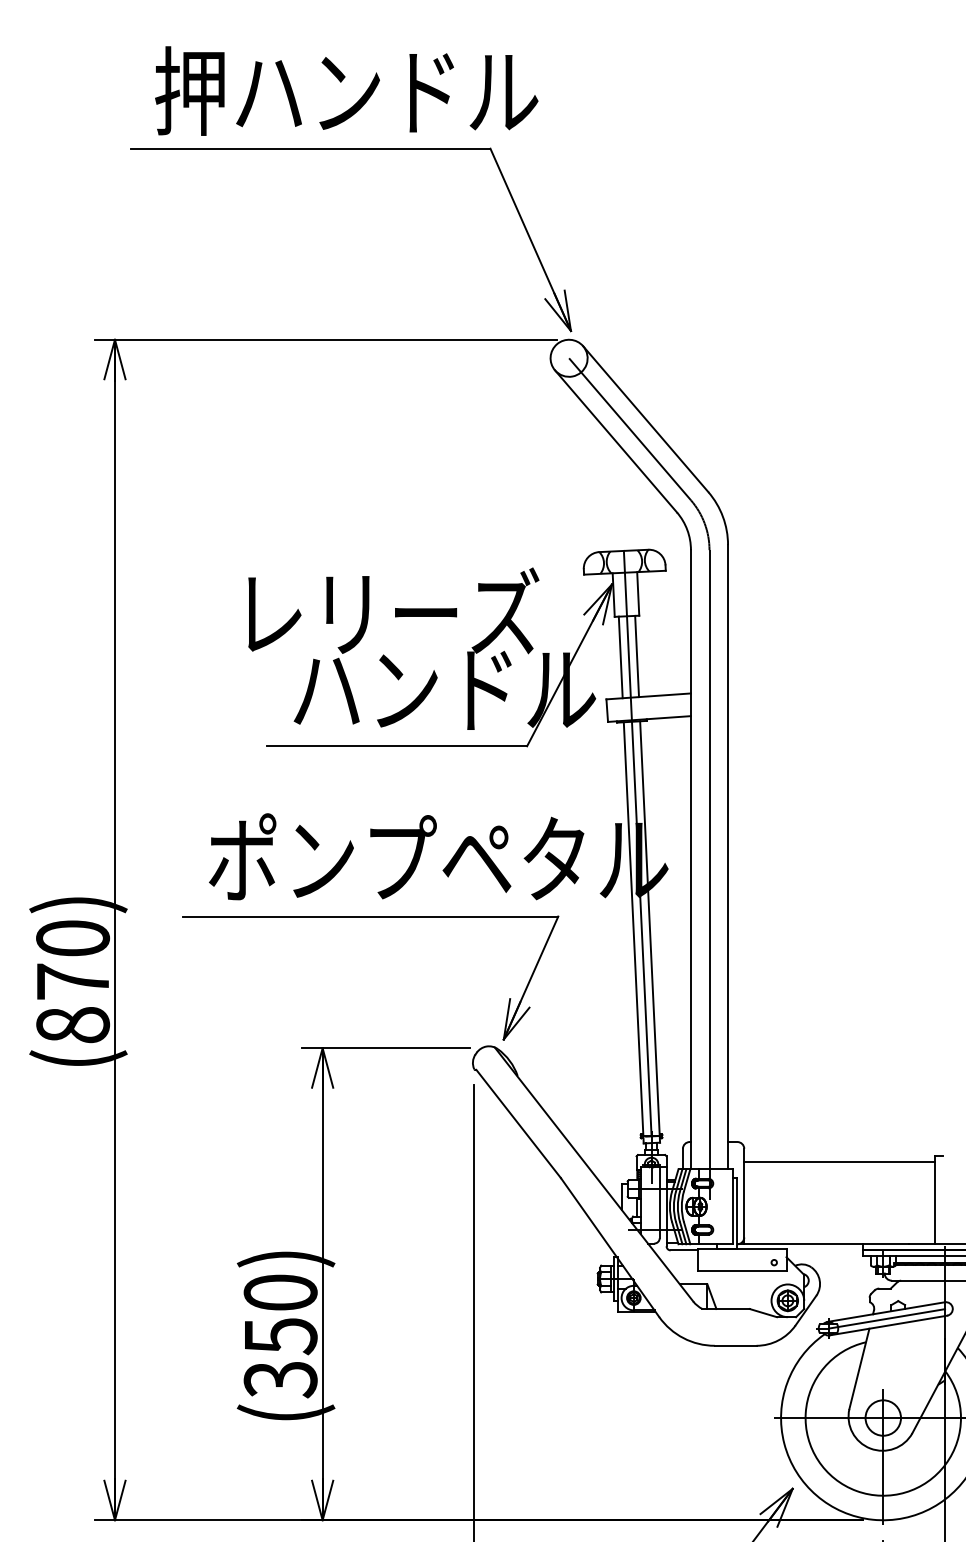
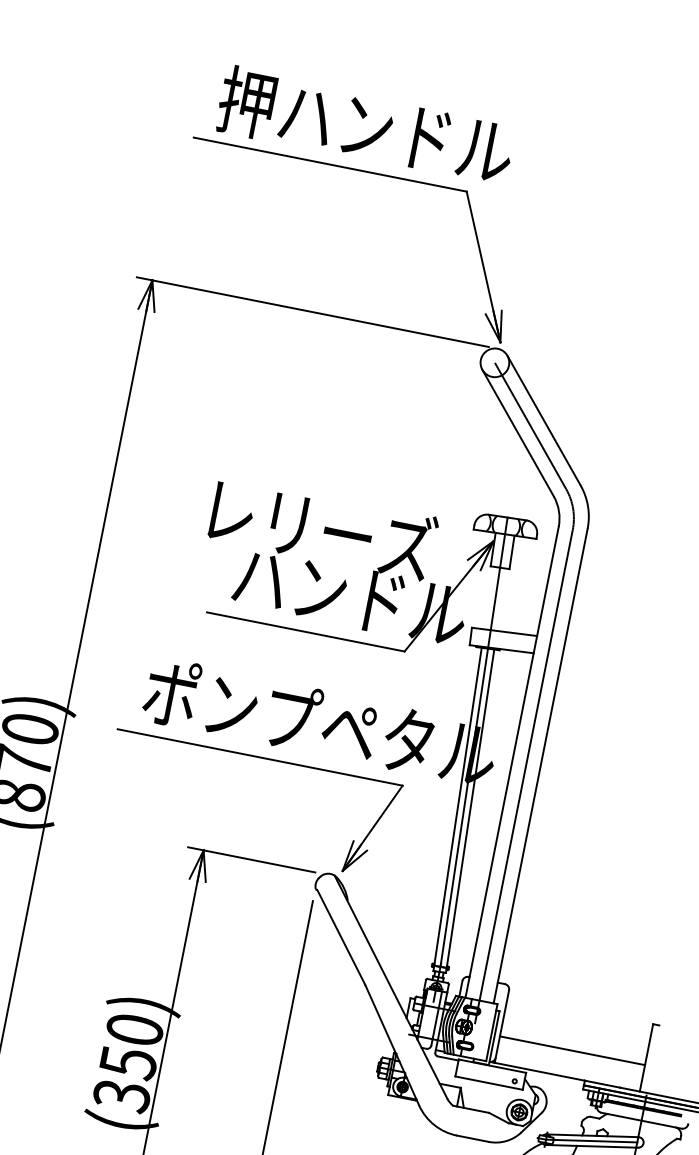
line: (637, 656) -> (502, 599), removed
line: (620, 657) -> (488, 598), removed
line: (839, 1162) -> (572, 1050), moved

